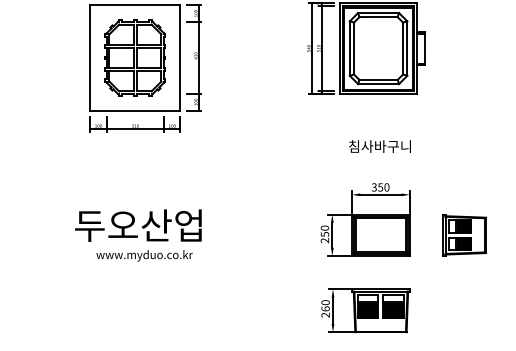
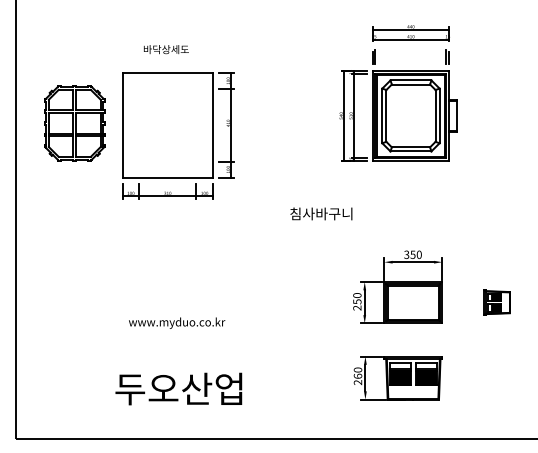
part: (135, 58) -> (74, 123), moved
text: (380, 146) -> (321, 213), moved
text: (138, 225) -> (178, 388), moved
part: (464, 235) -> (496, 302), size x0.6

